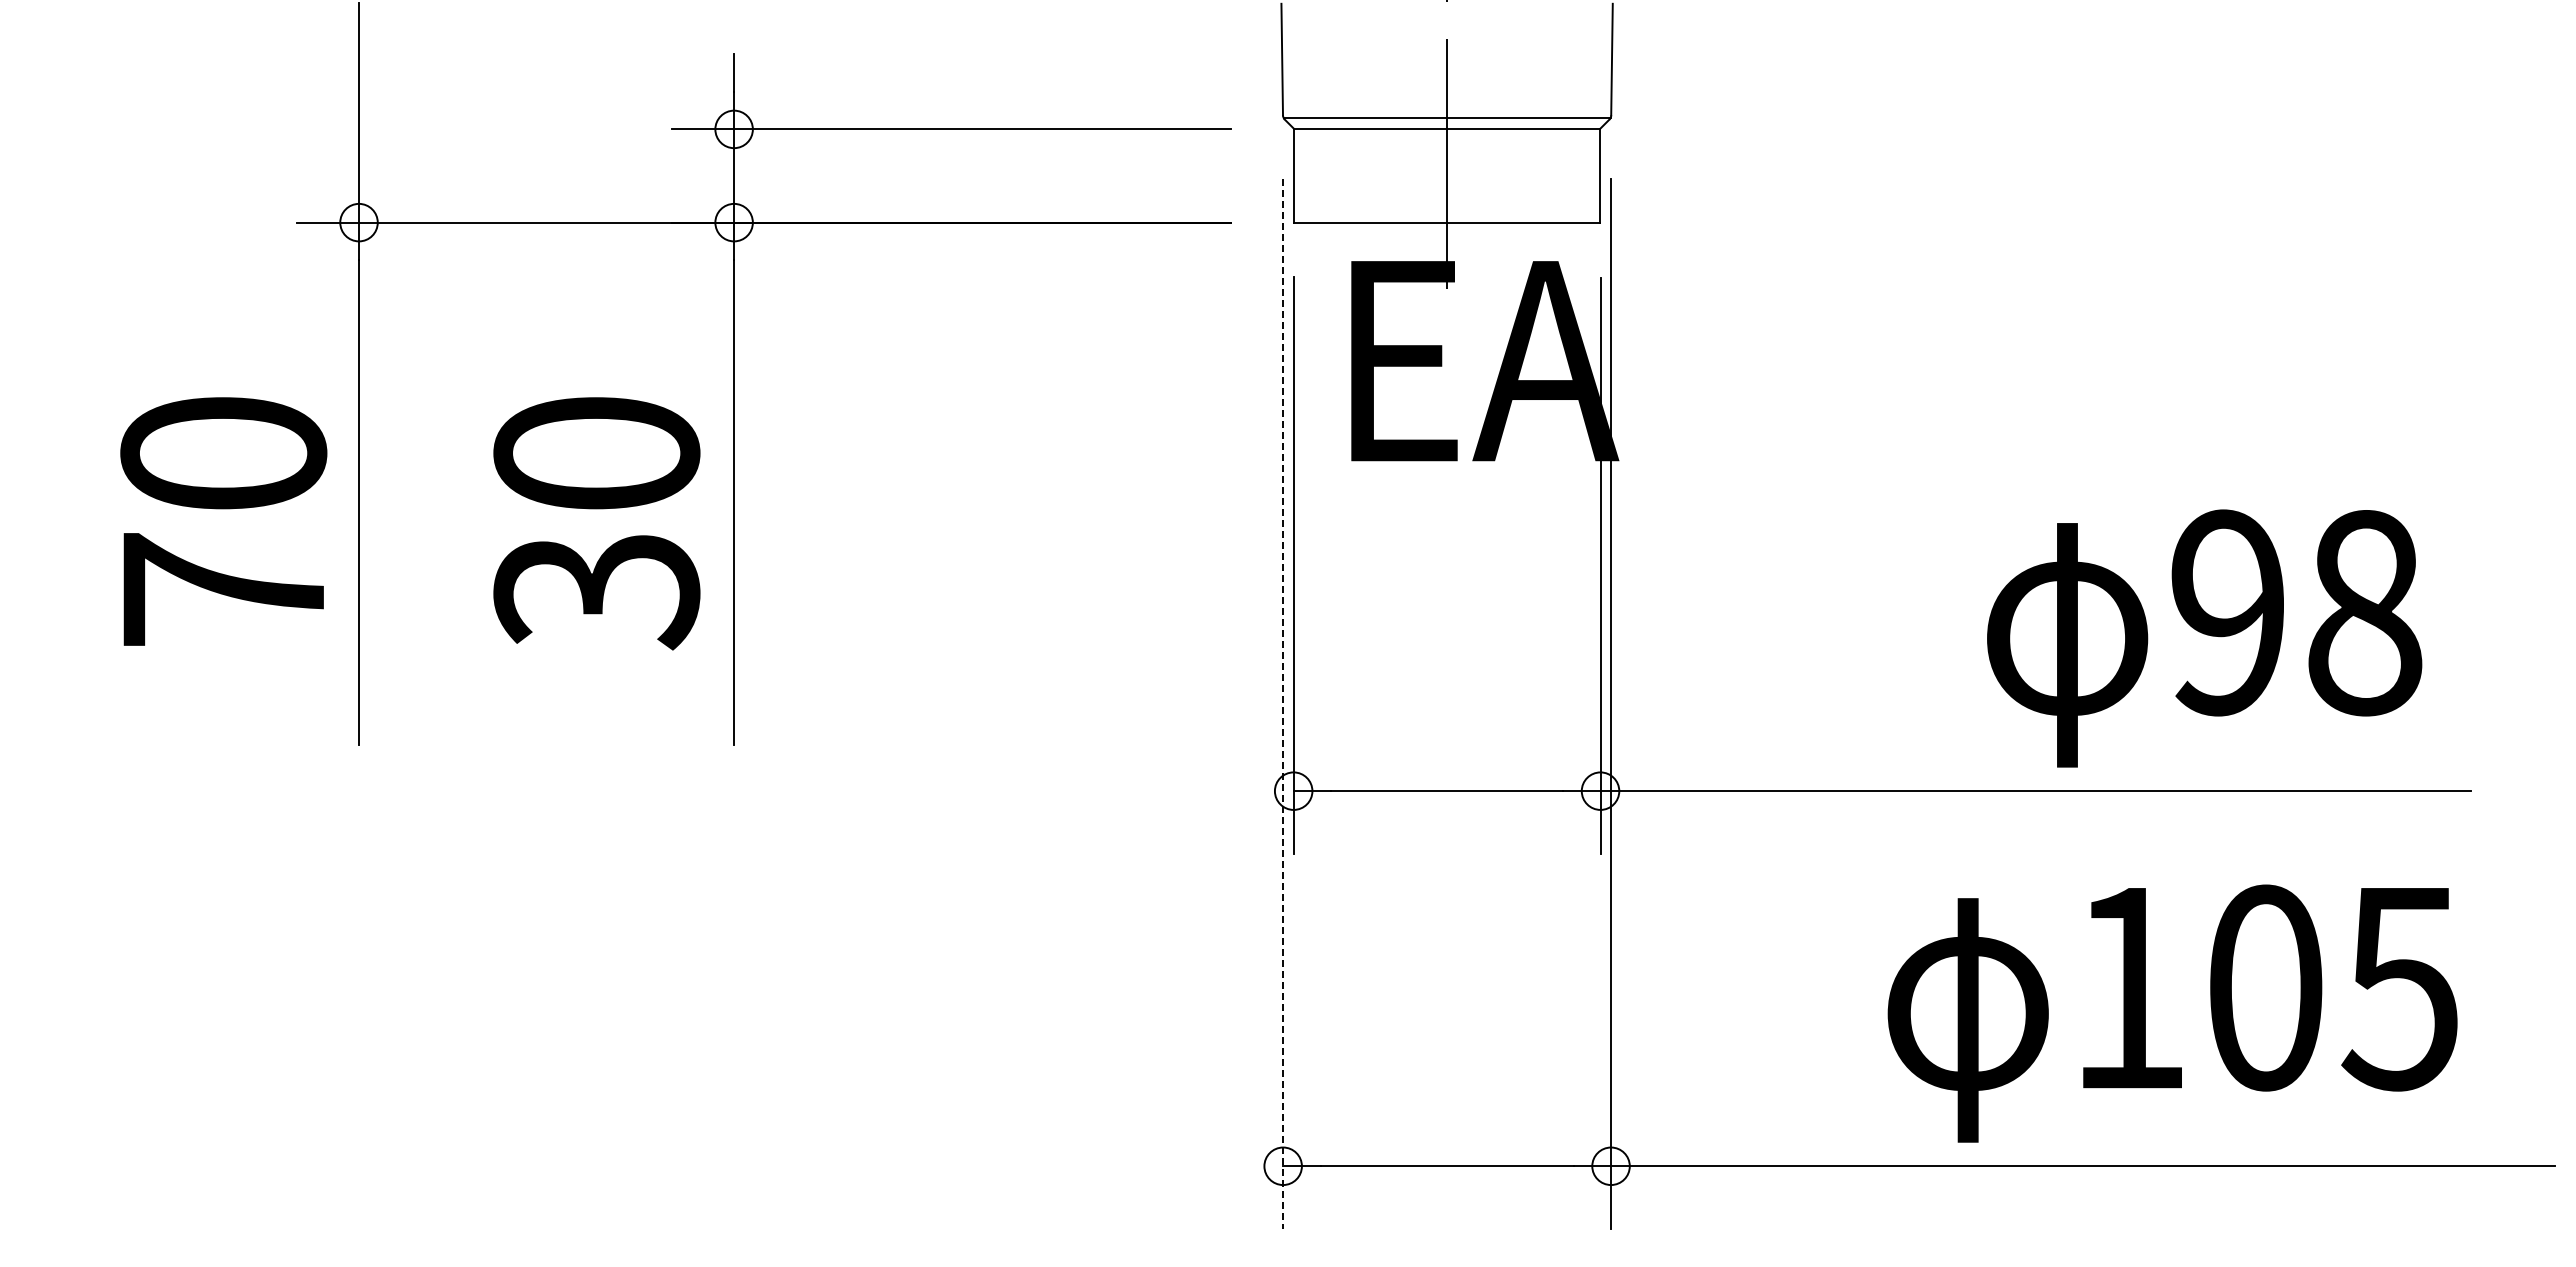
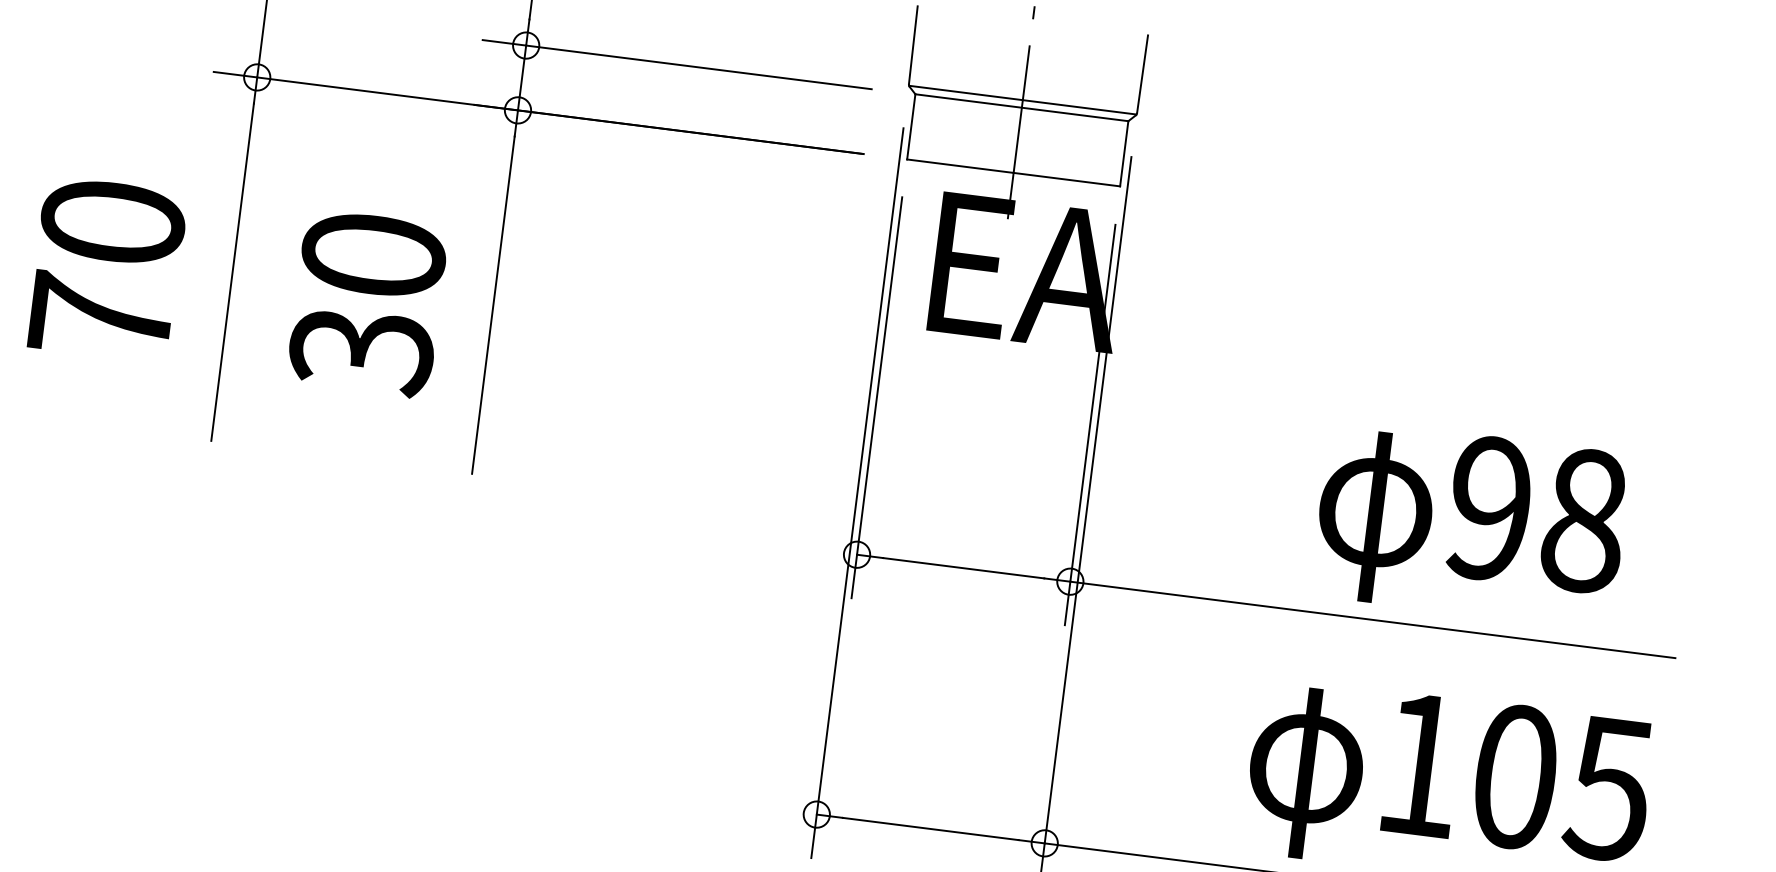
text: (223, 521) -> (106, 269), moved
text: (596, 523) -> (367, 303), moved
text: (2204, 638) -> (1470, 524), moved
line: (1283, 703) -> (857, 492), dashed -> solid

